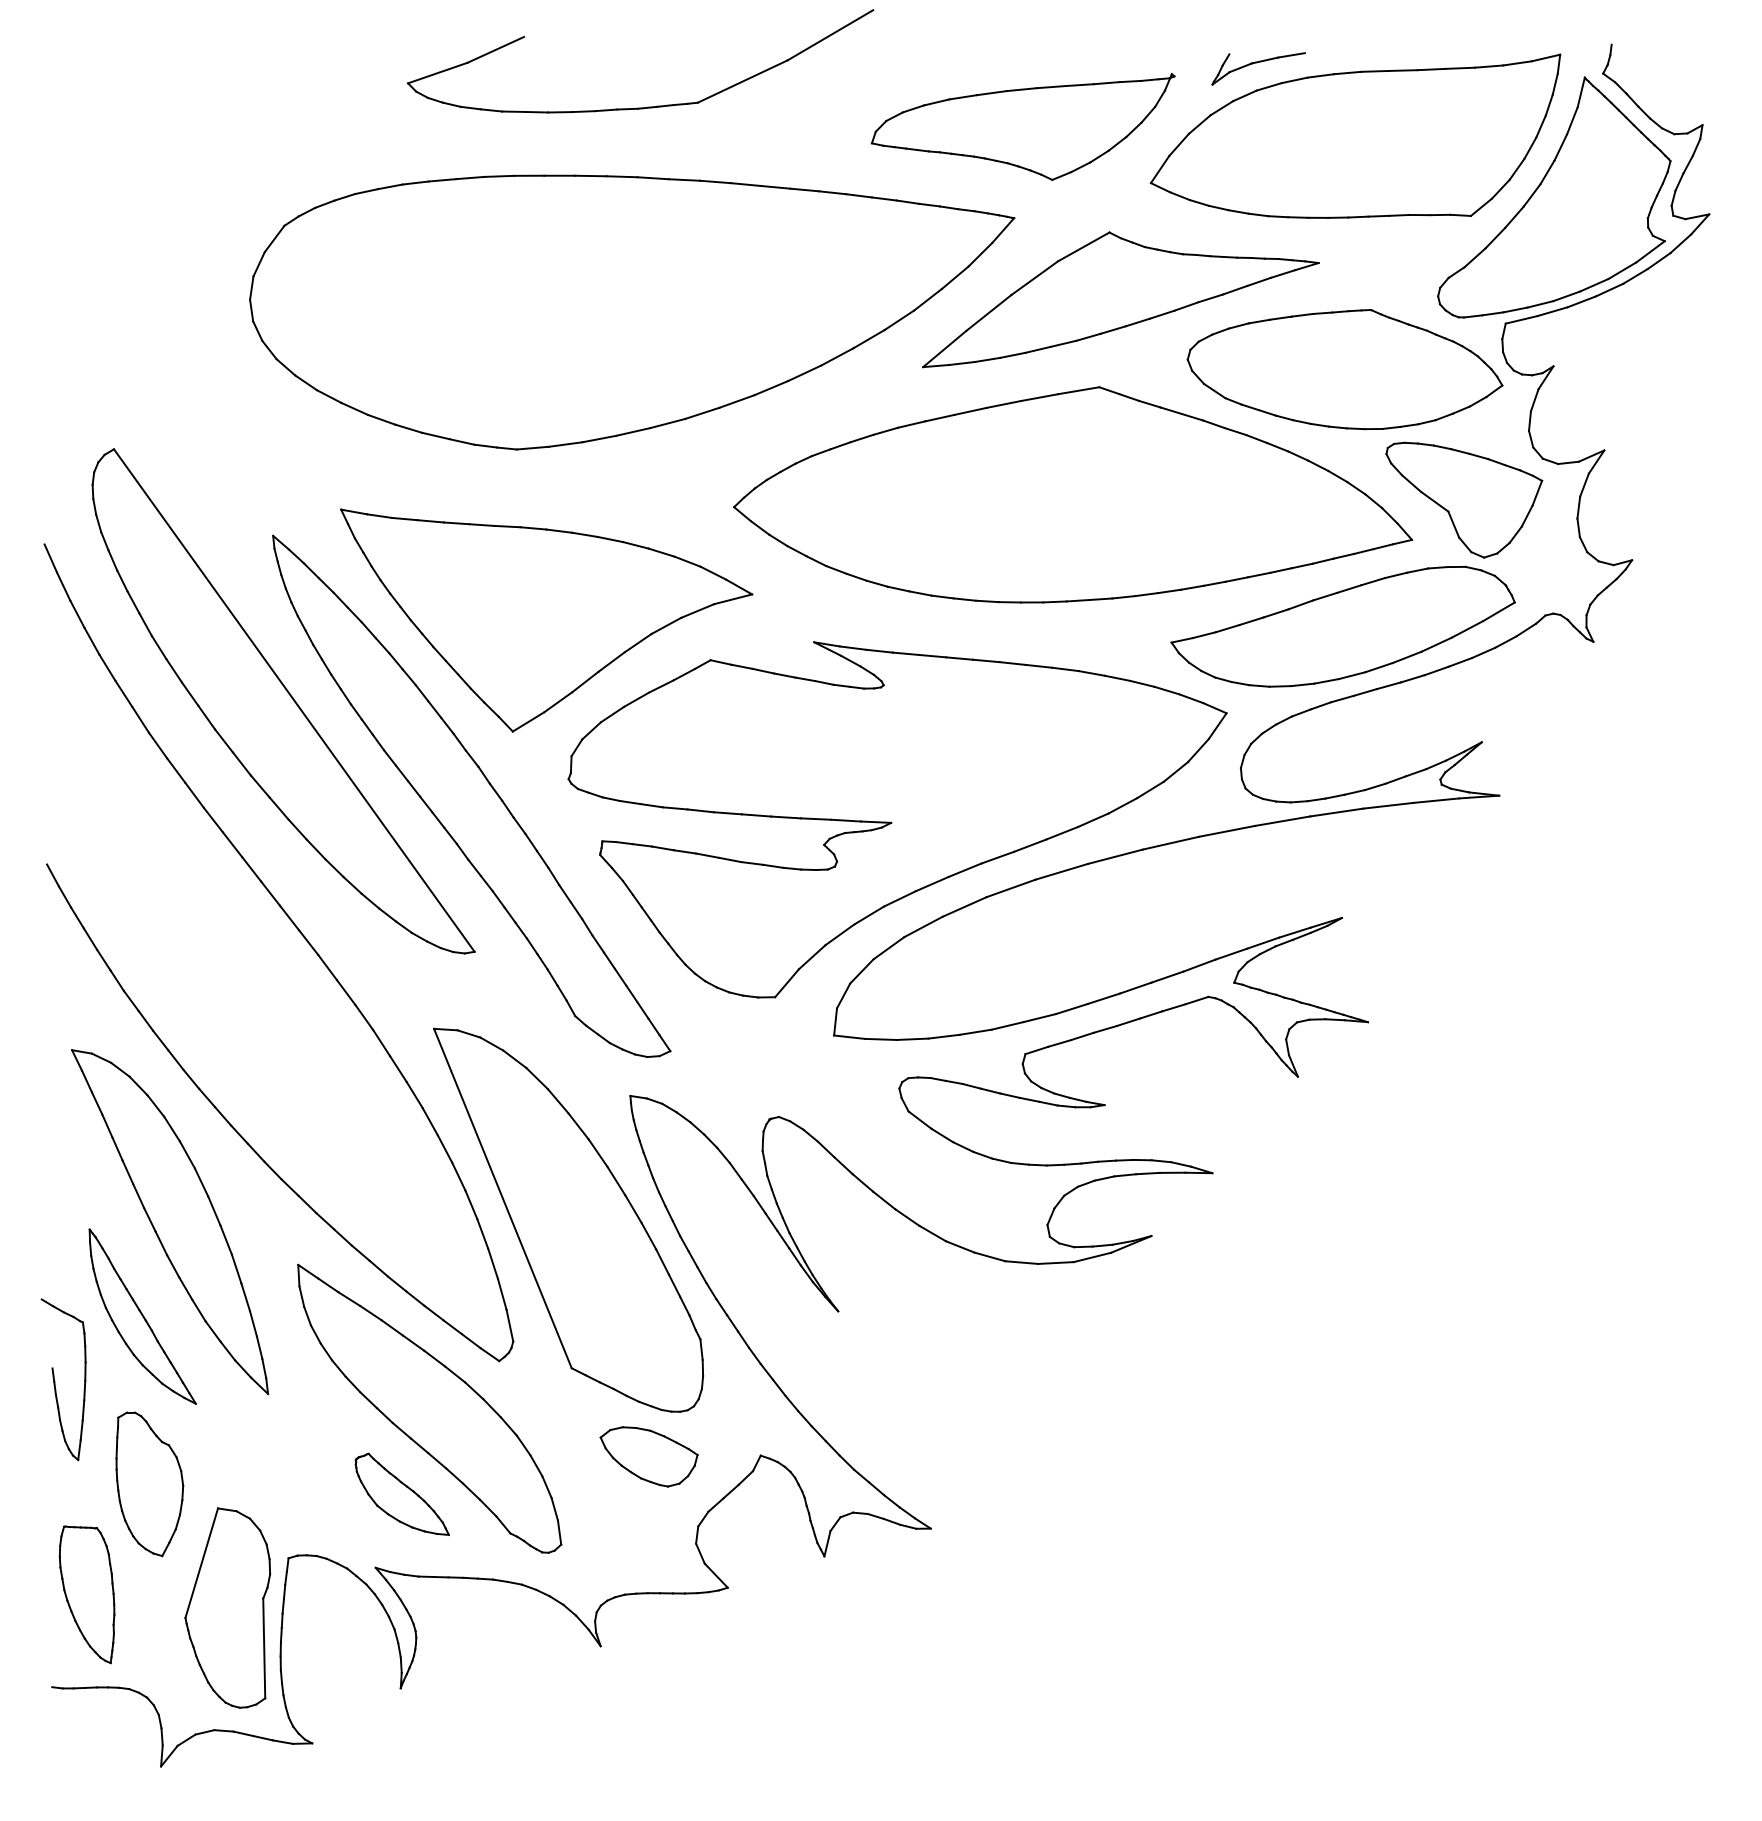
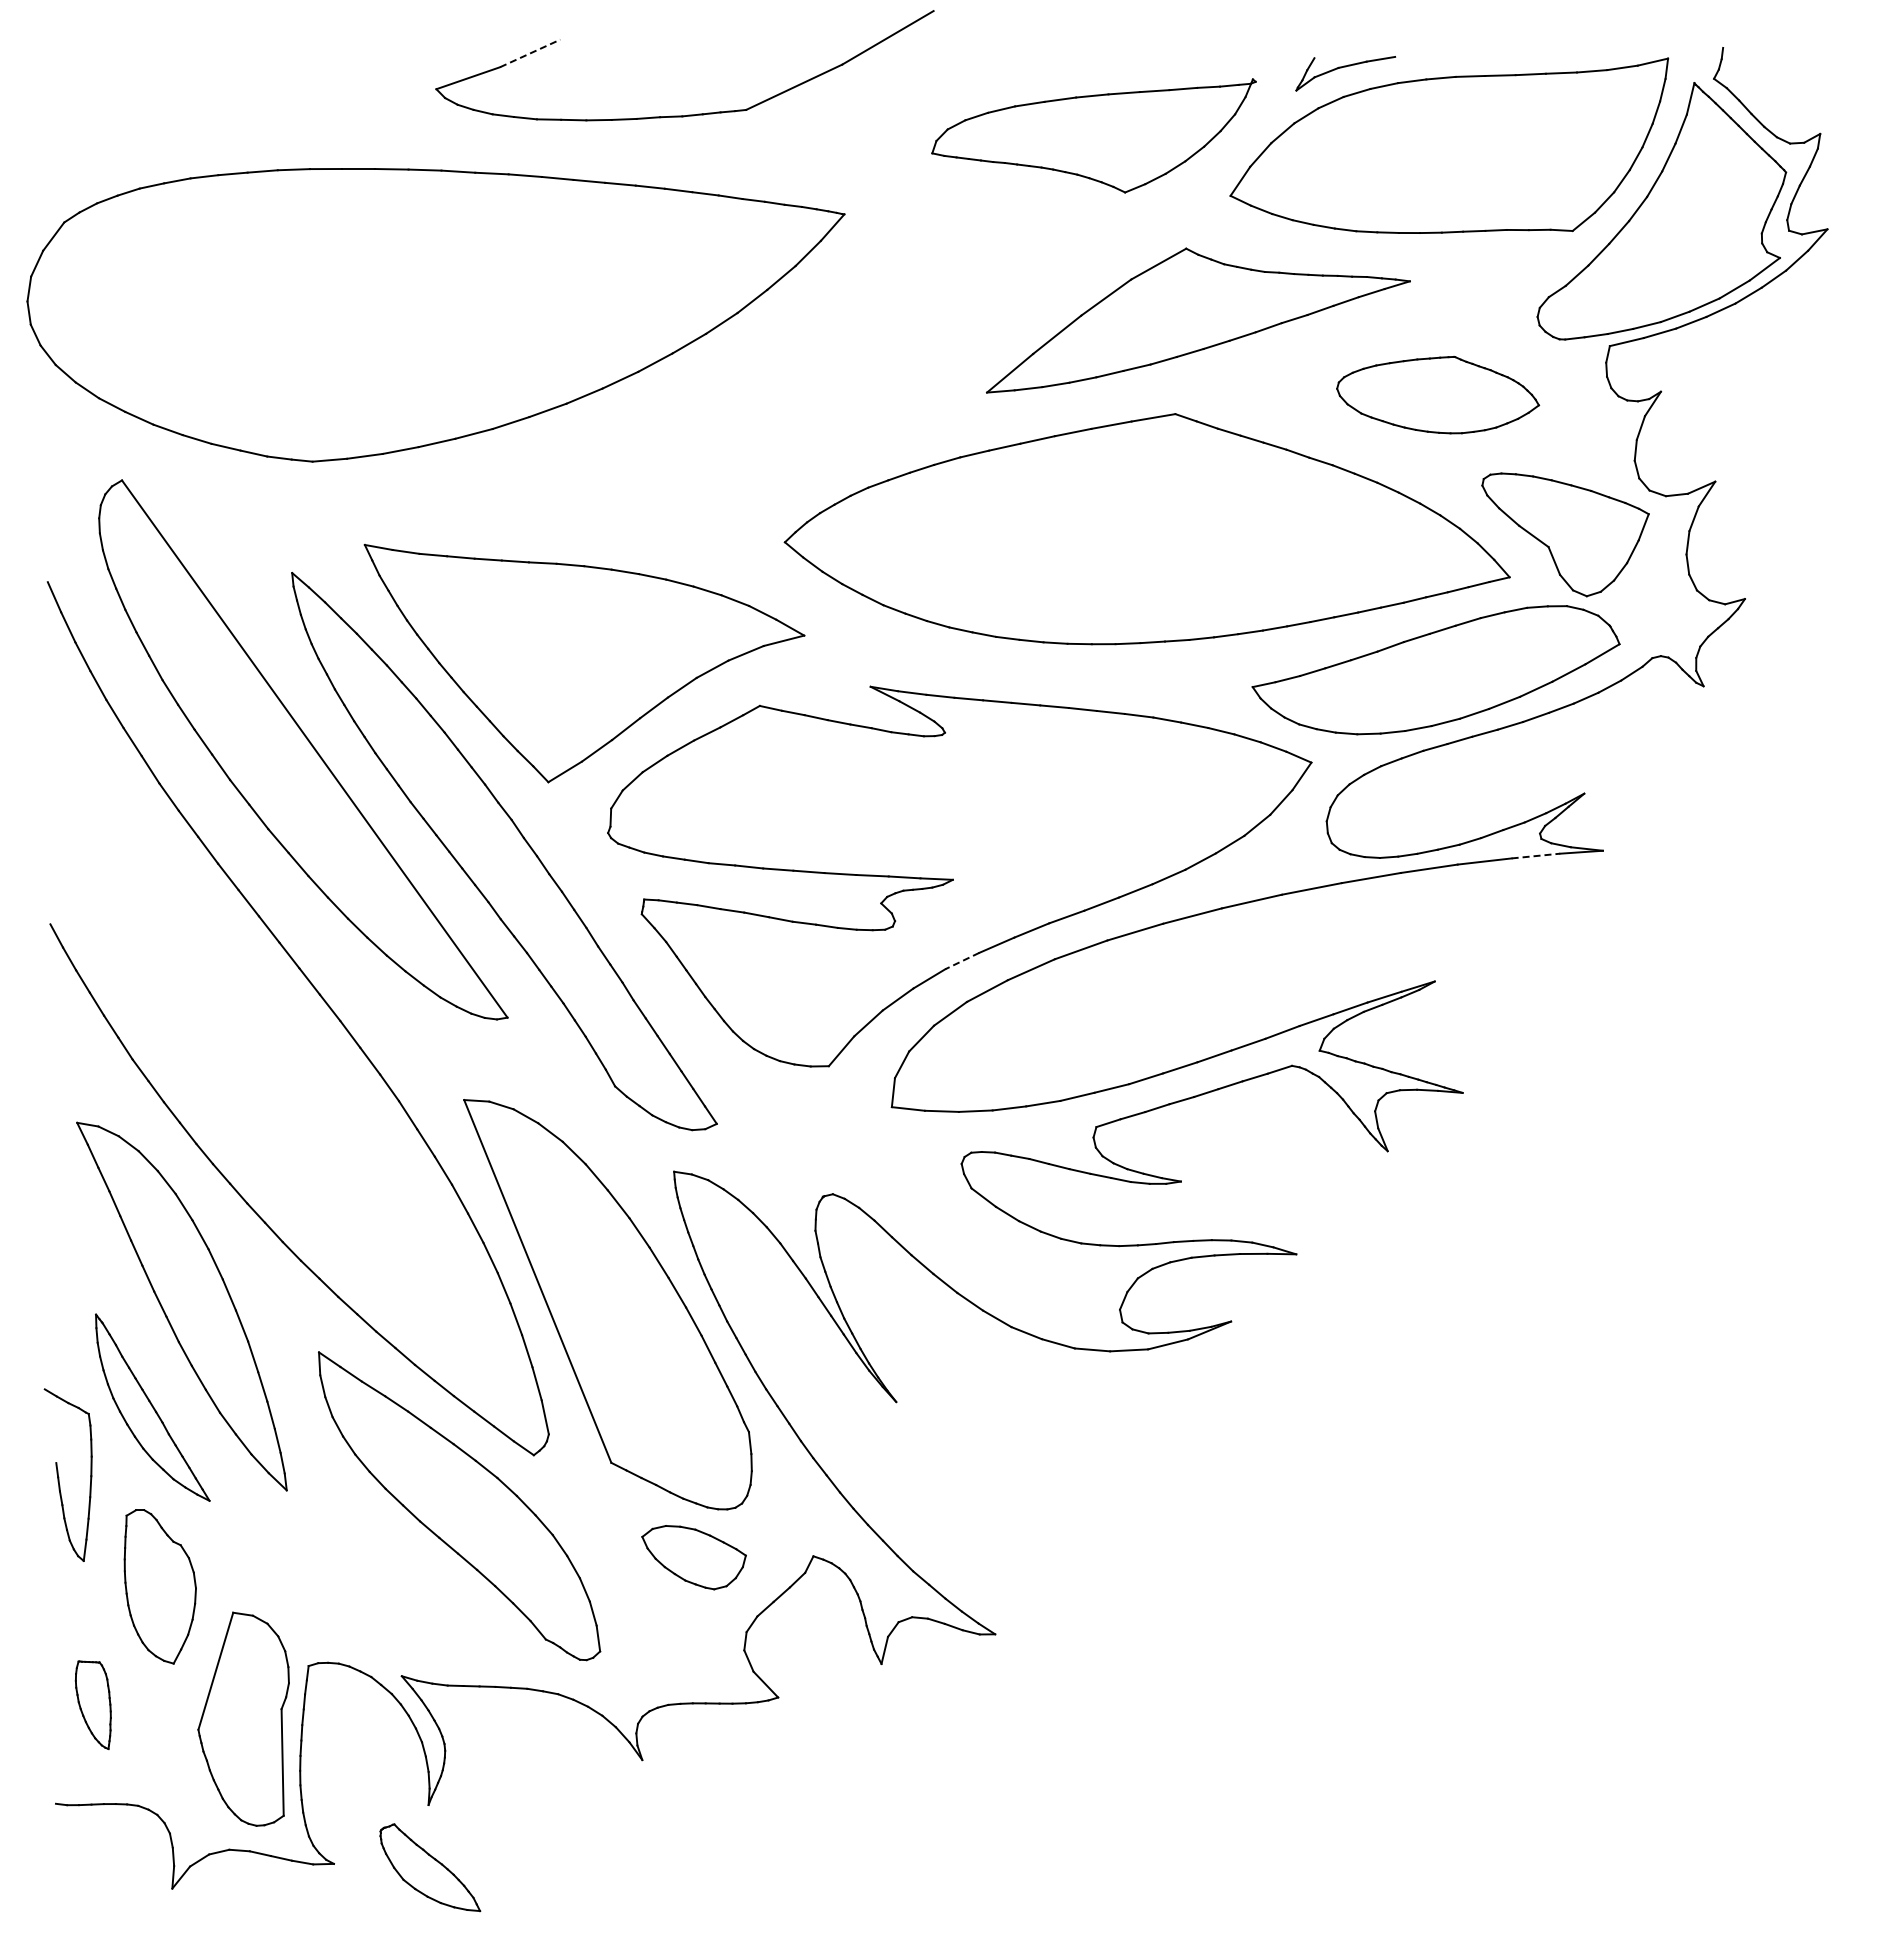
line: (496, 49) -> (530, 53), solid -> dashed
part: (631, 312) -> (435, 315), moved
part: (1344, 368) -> (1437, 394), size x0.6
line: (1437, 801) -> (1536, 856), solid -> dashed
line: (900, 899) -> (962, 961), solid -> dashed
part: (402, 1494) -> (430, 1867), moved
part: (87, 1595) -> (93, 1705), size x0.6

